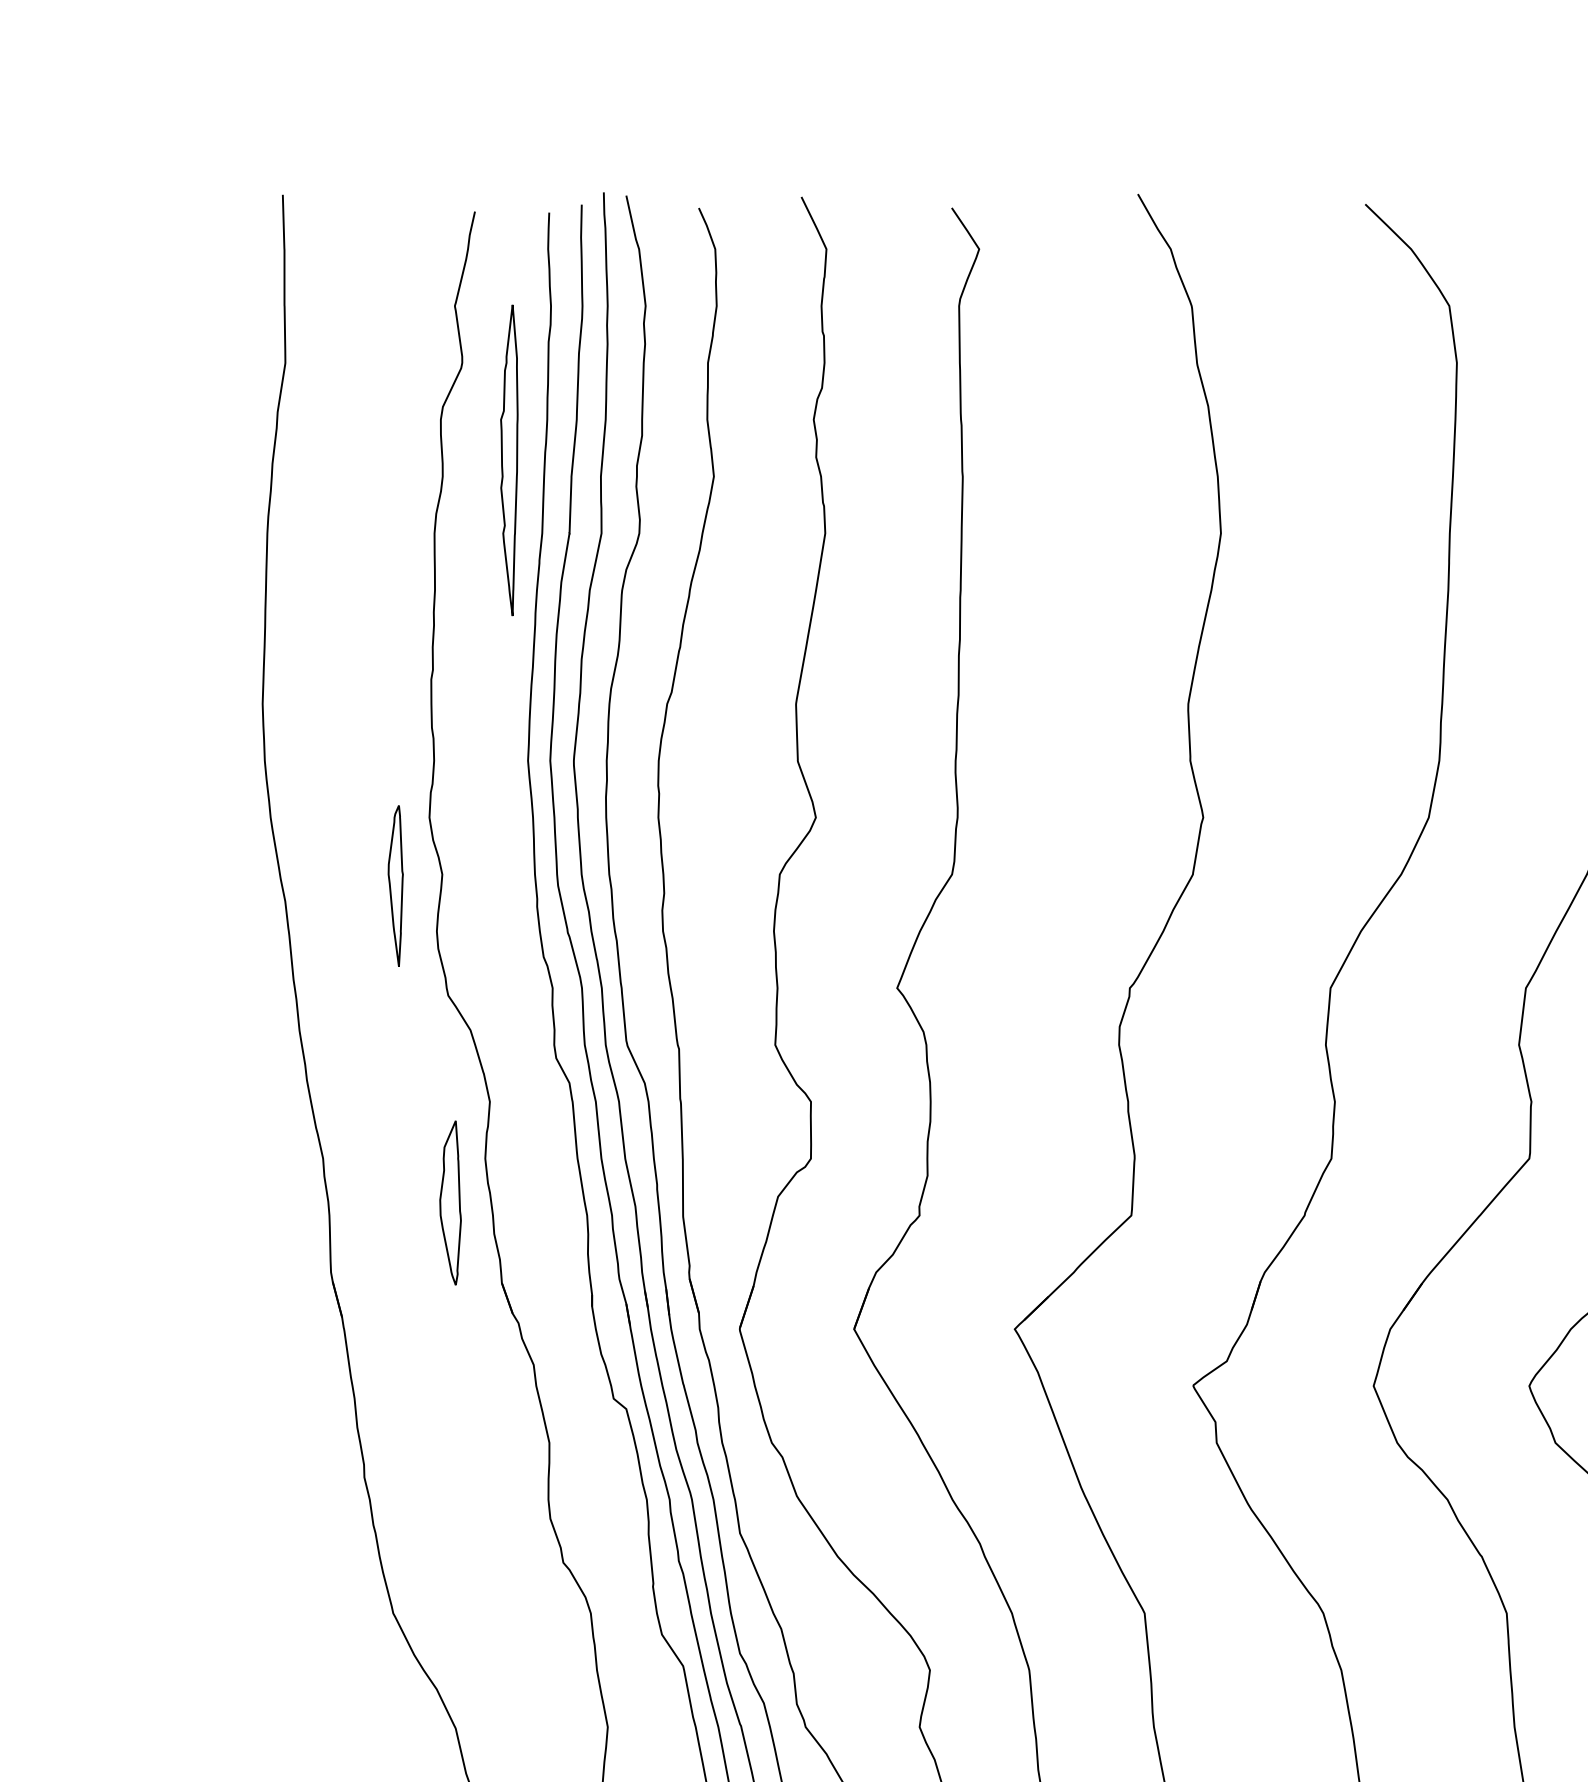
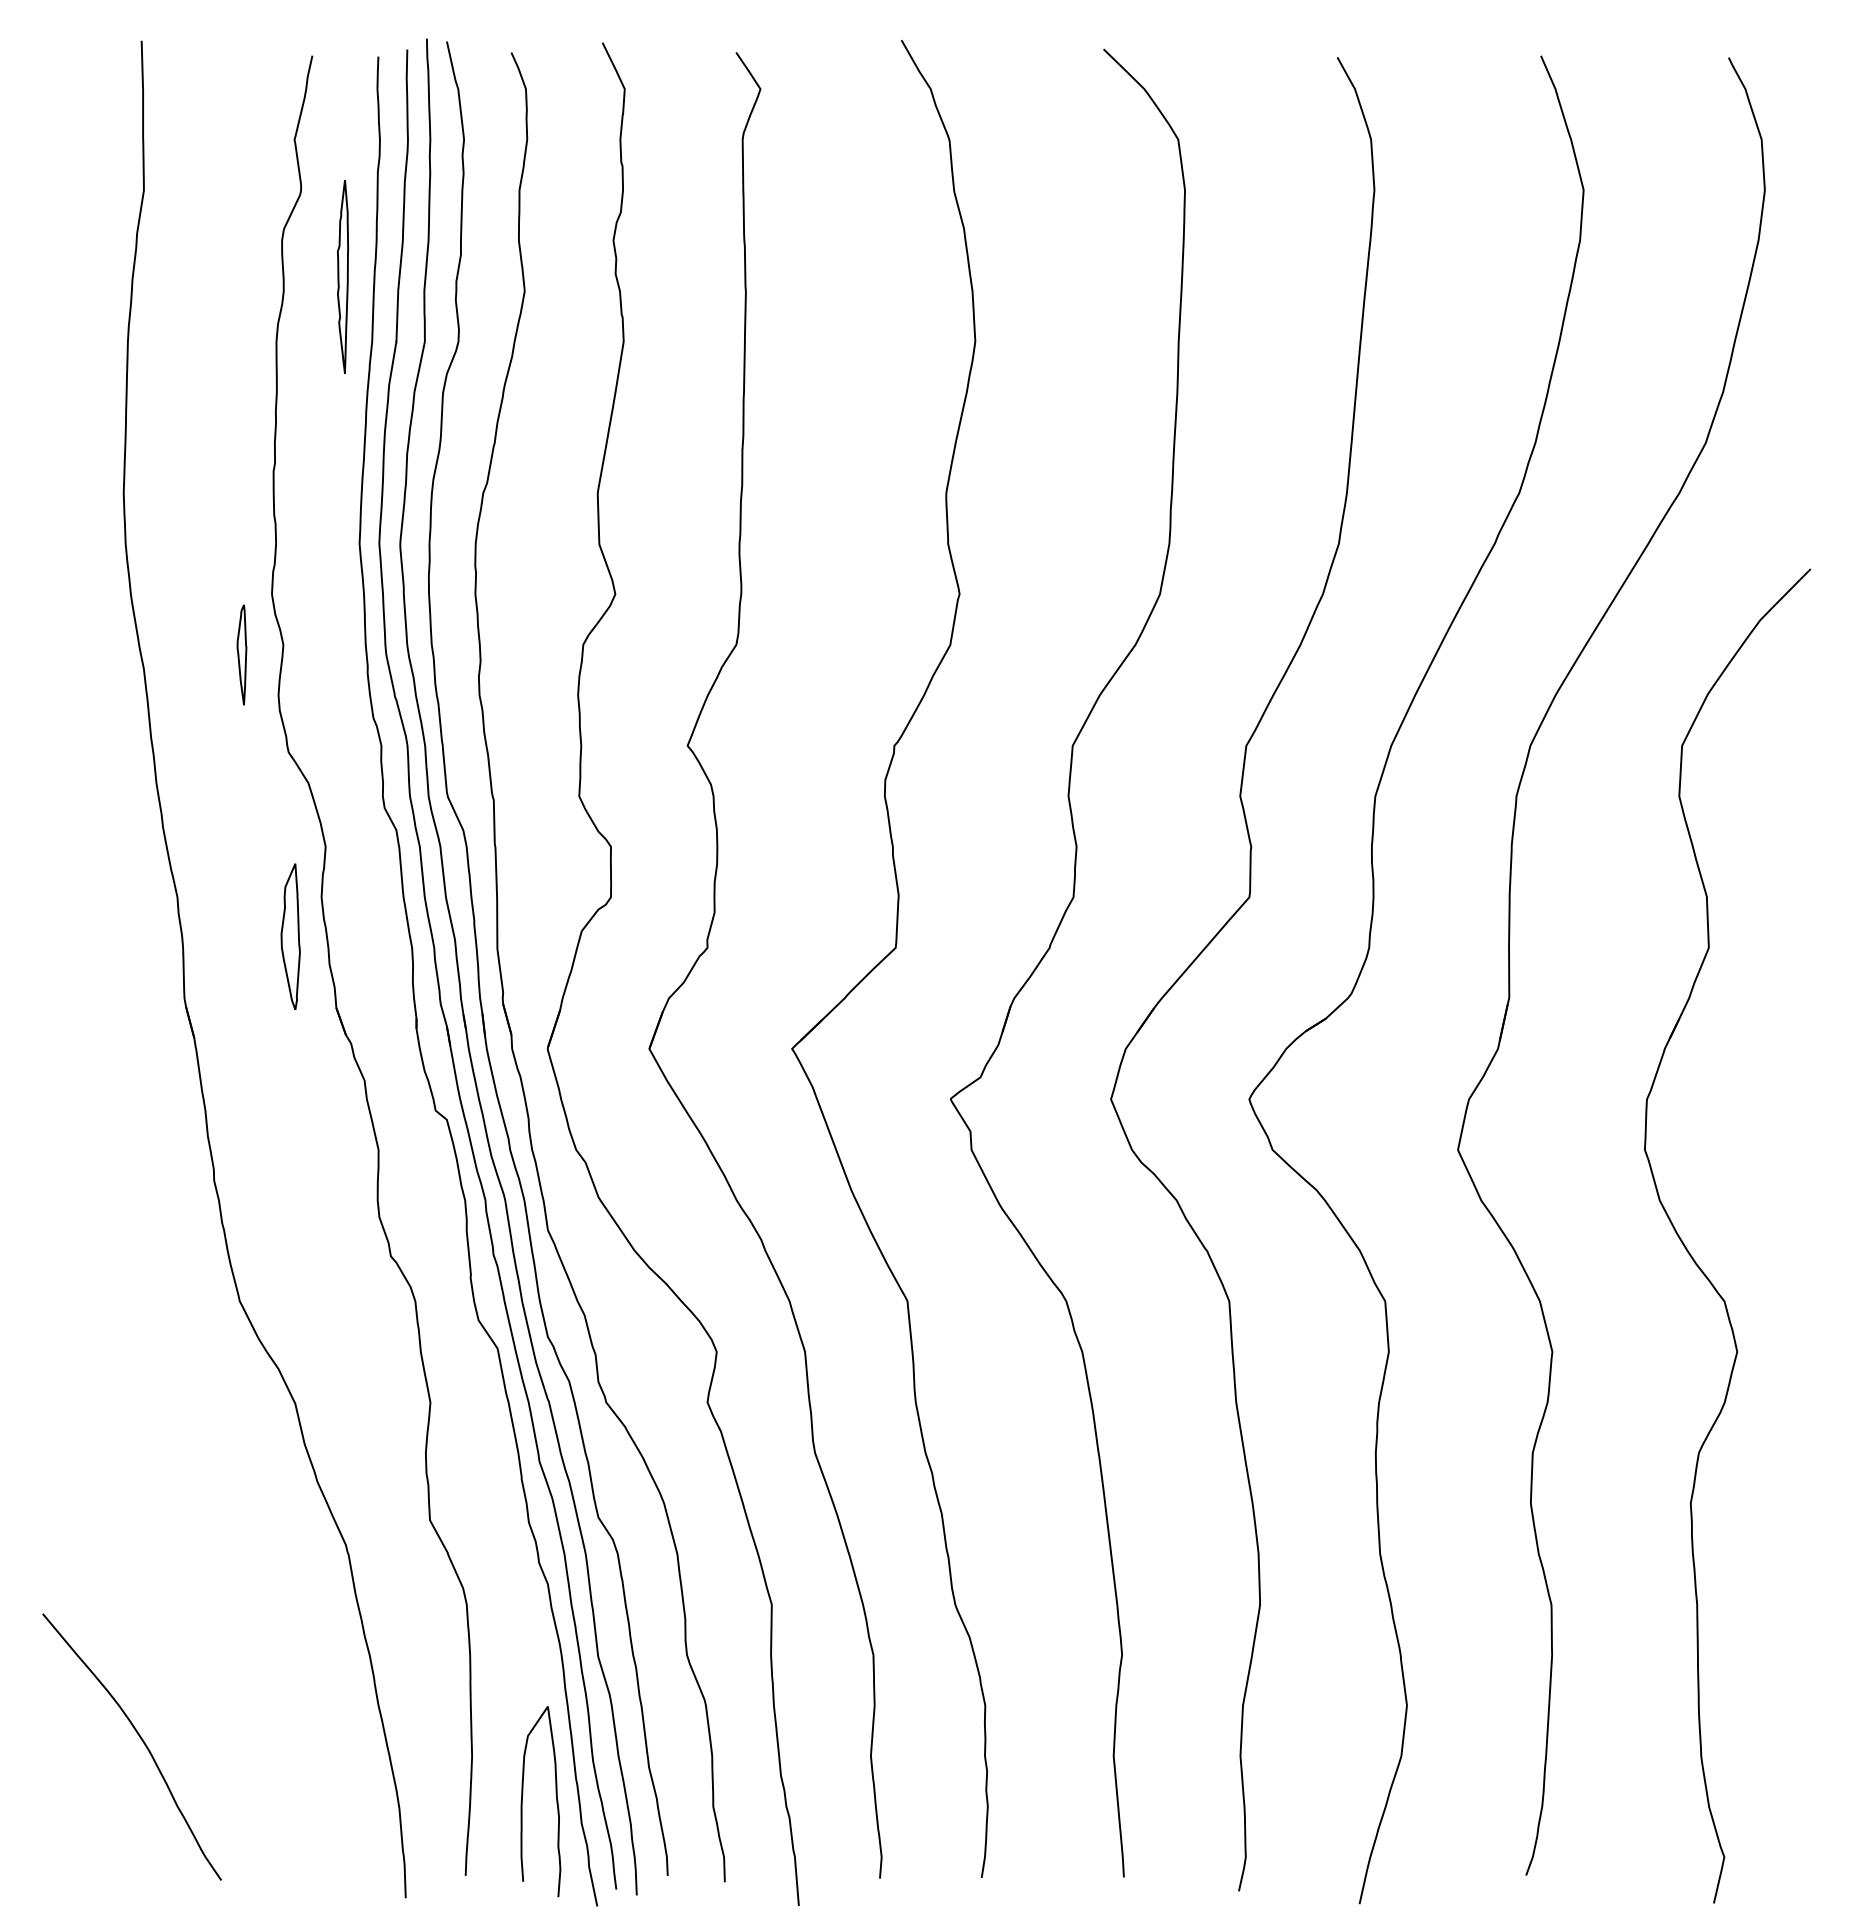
part: (508, 460) -> (342, 276), size x0.7
part: (395, 885) -> (241, 654), size x0.7

